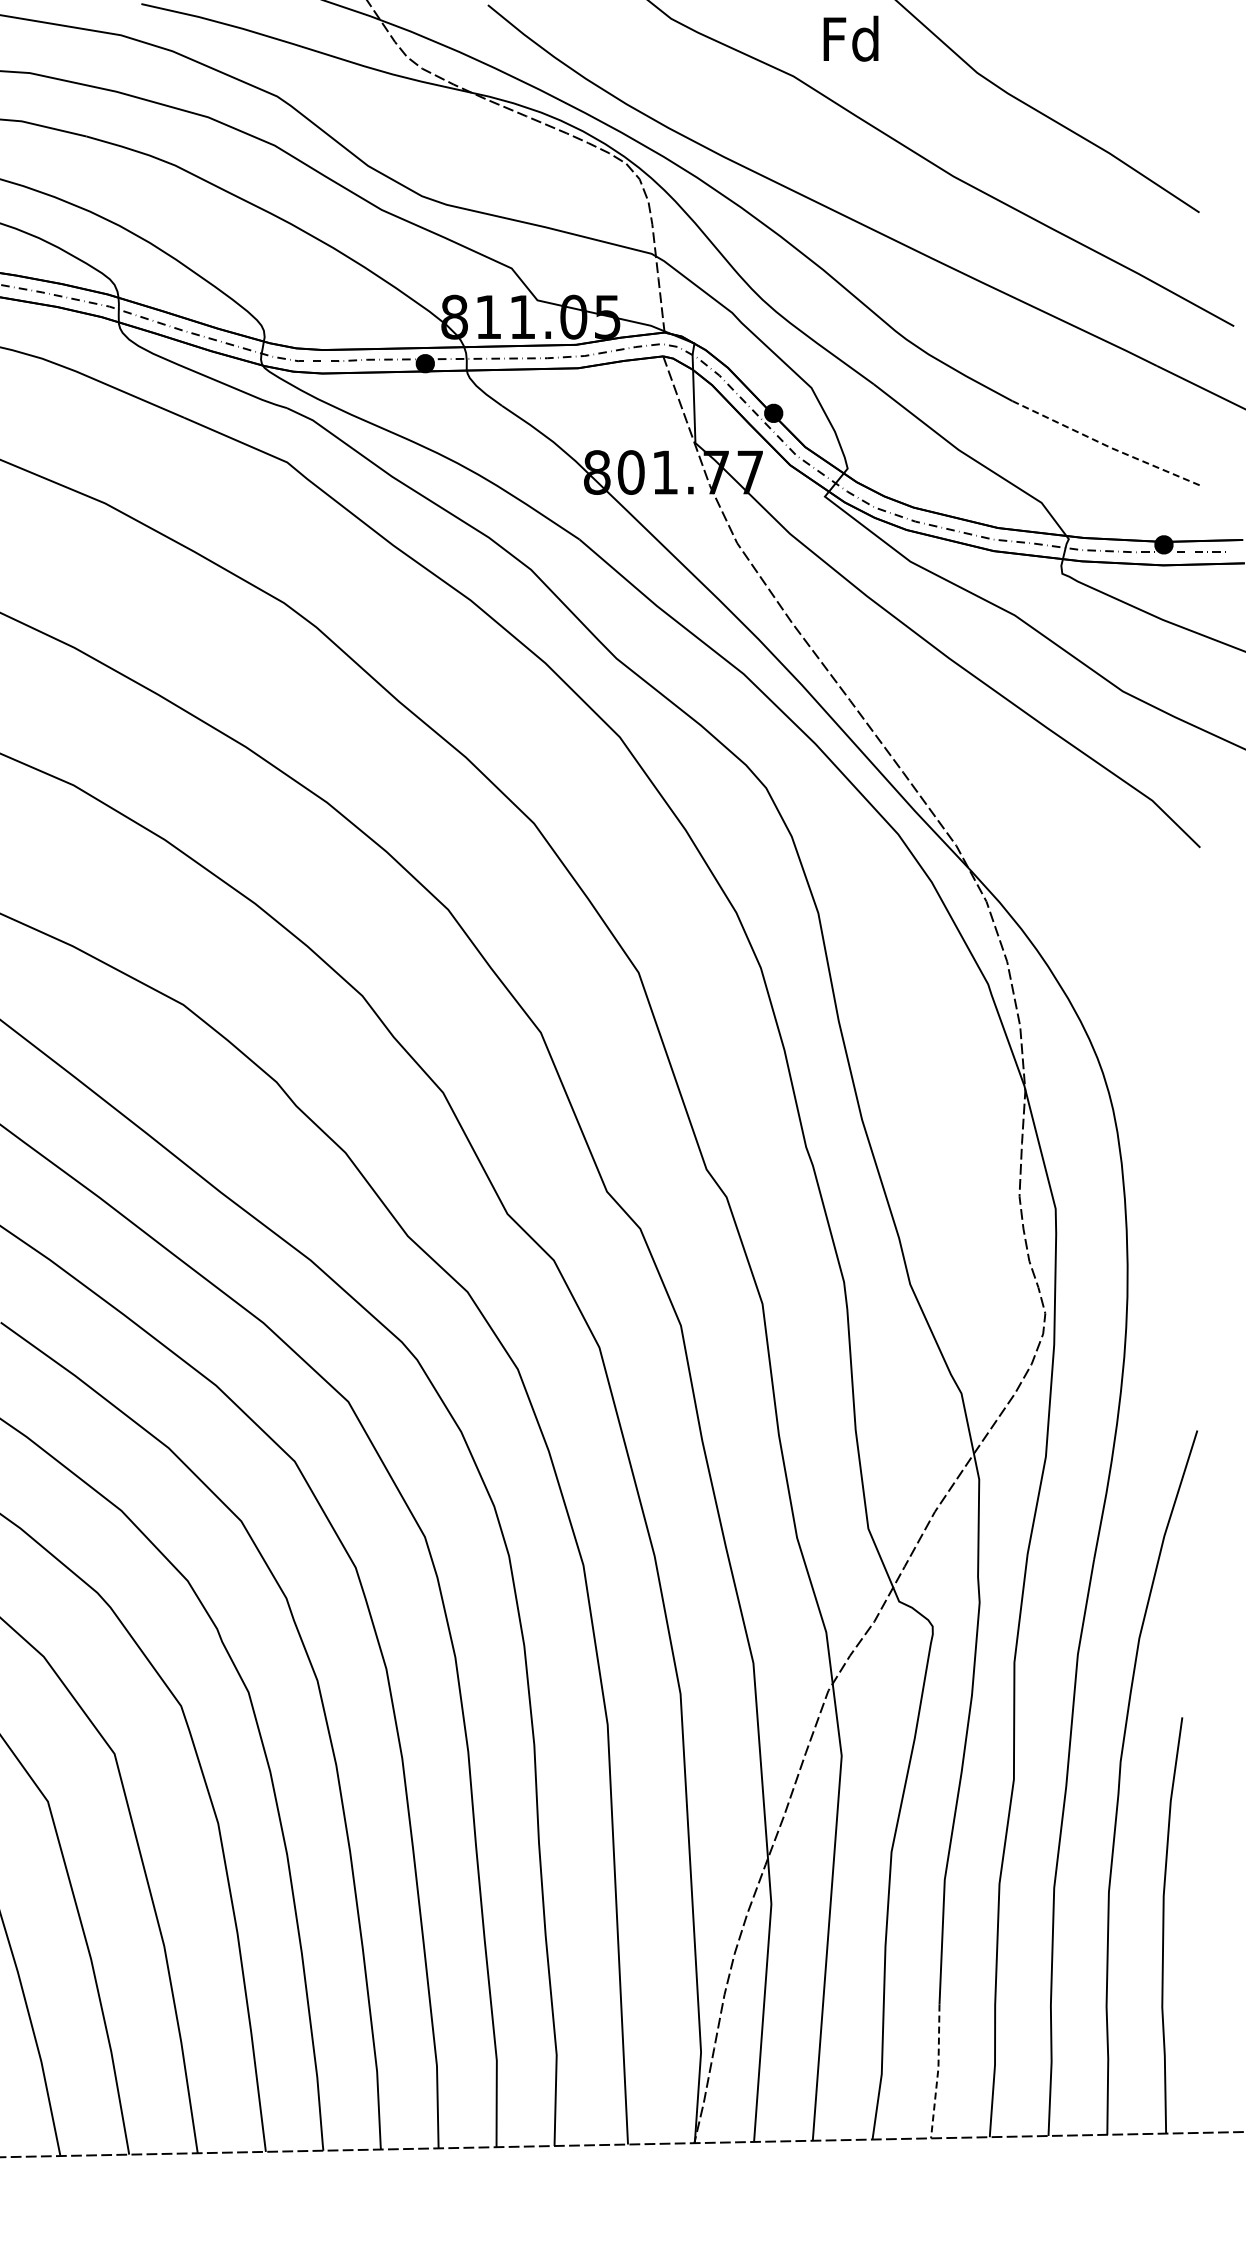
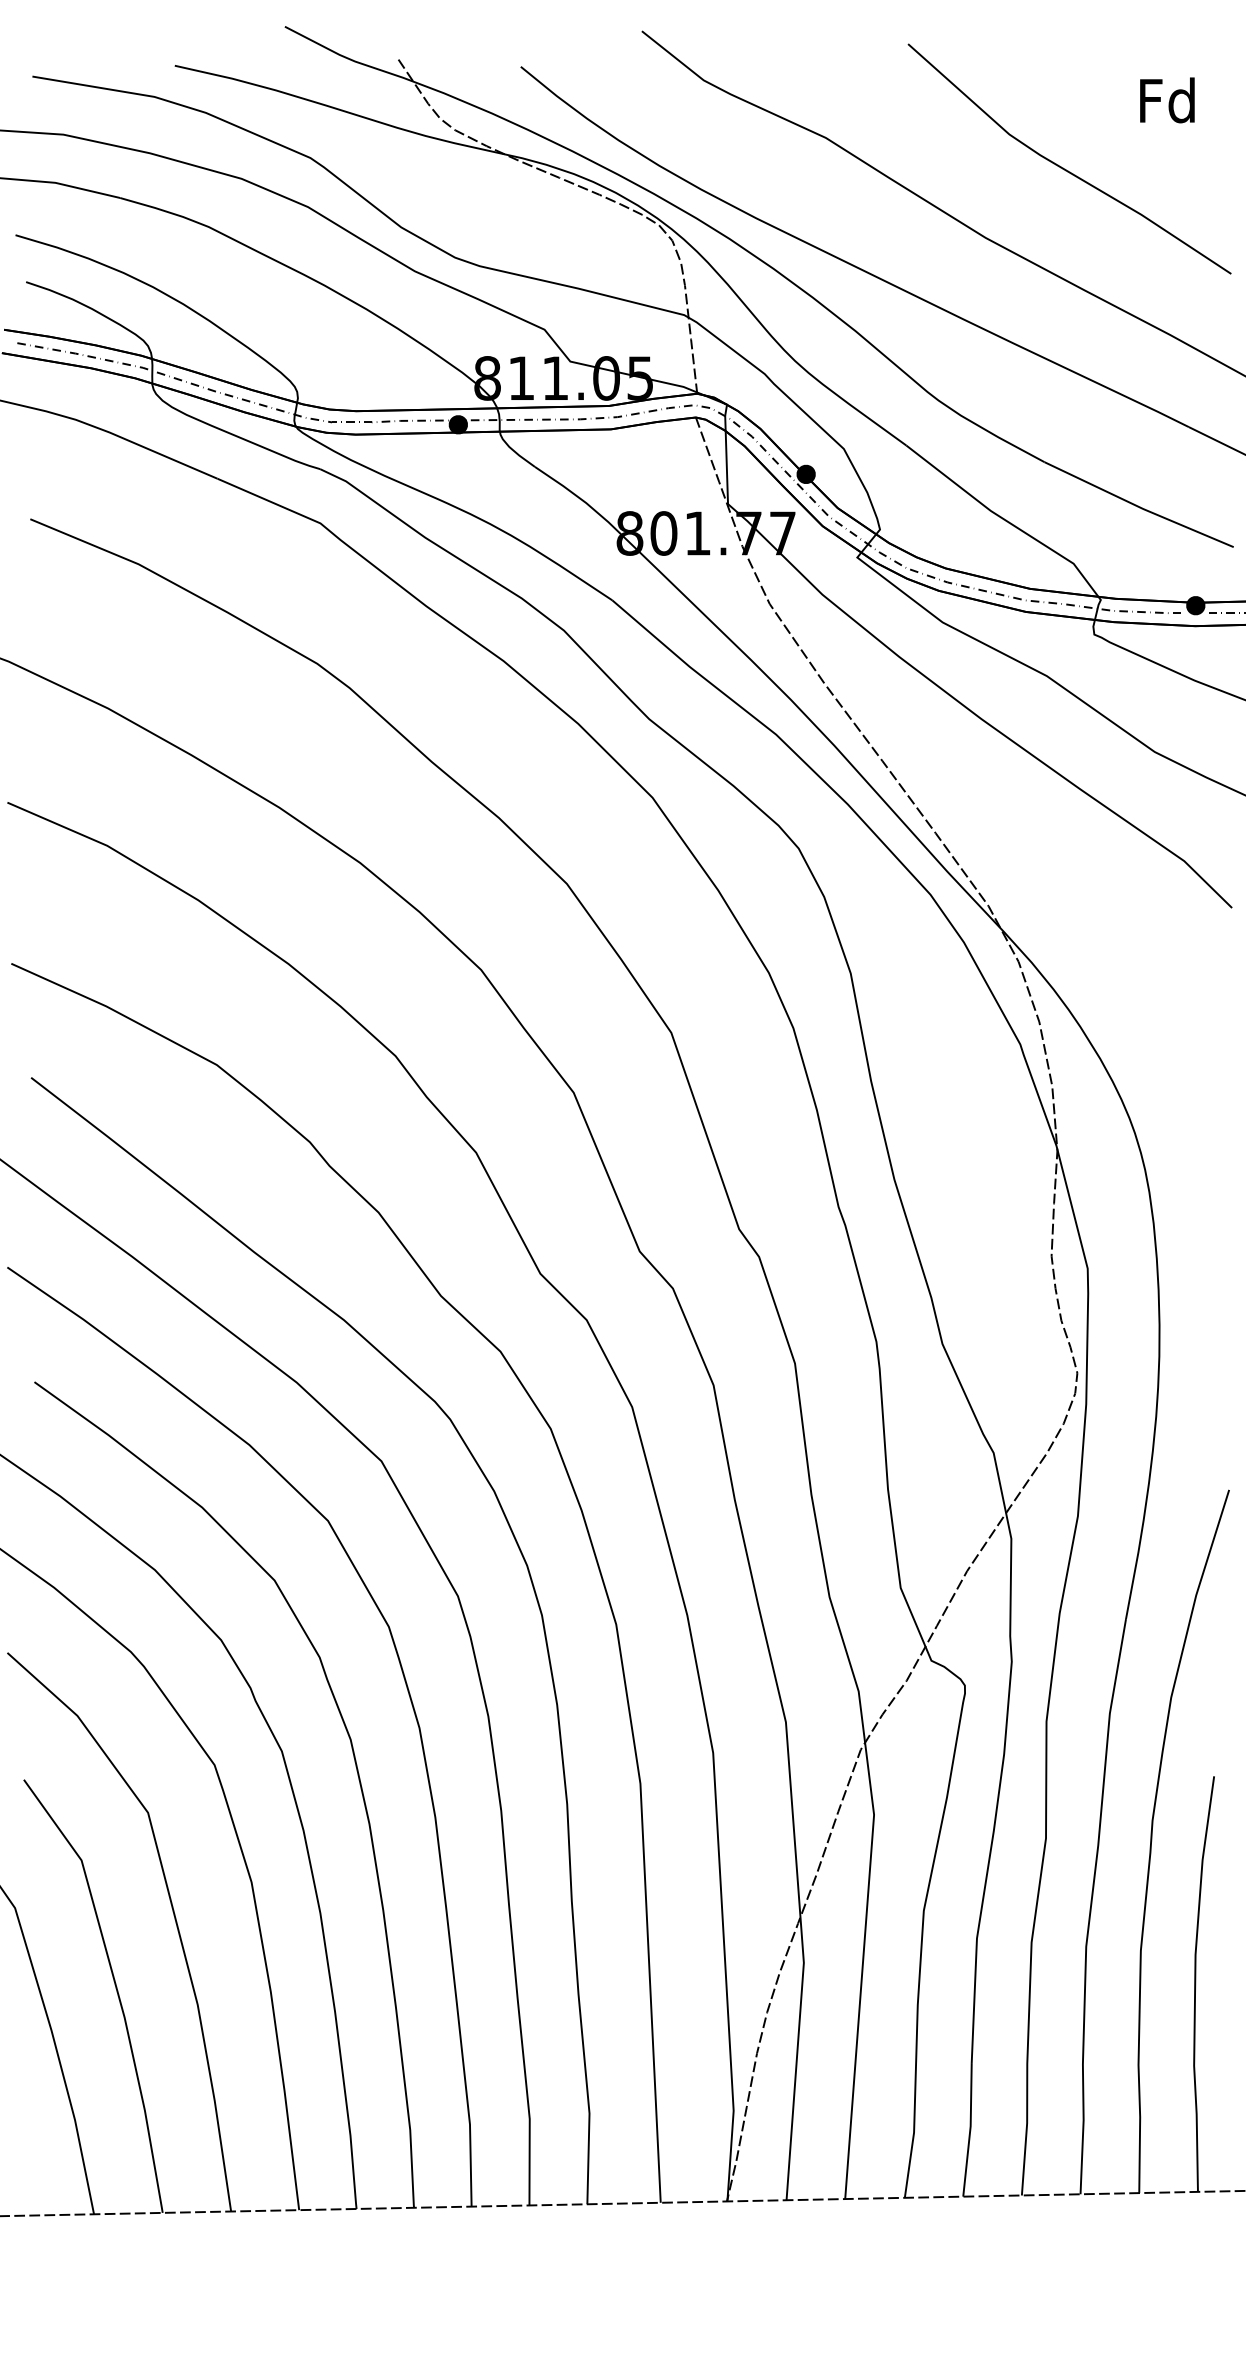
text: (851, 38) -> (1167, 100), moved
line: (1106, 445) -> (1138, 506), dashed -> solid
line: (938, 2071) -> (970, 2129), dashed -> solid

